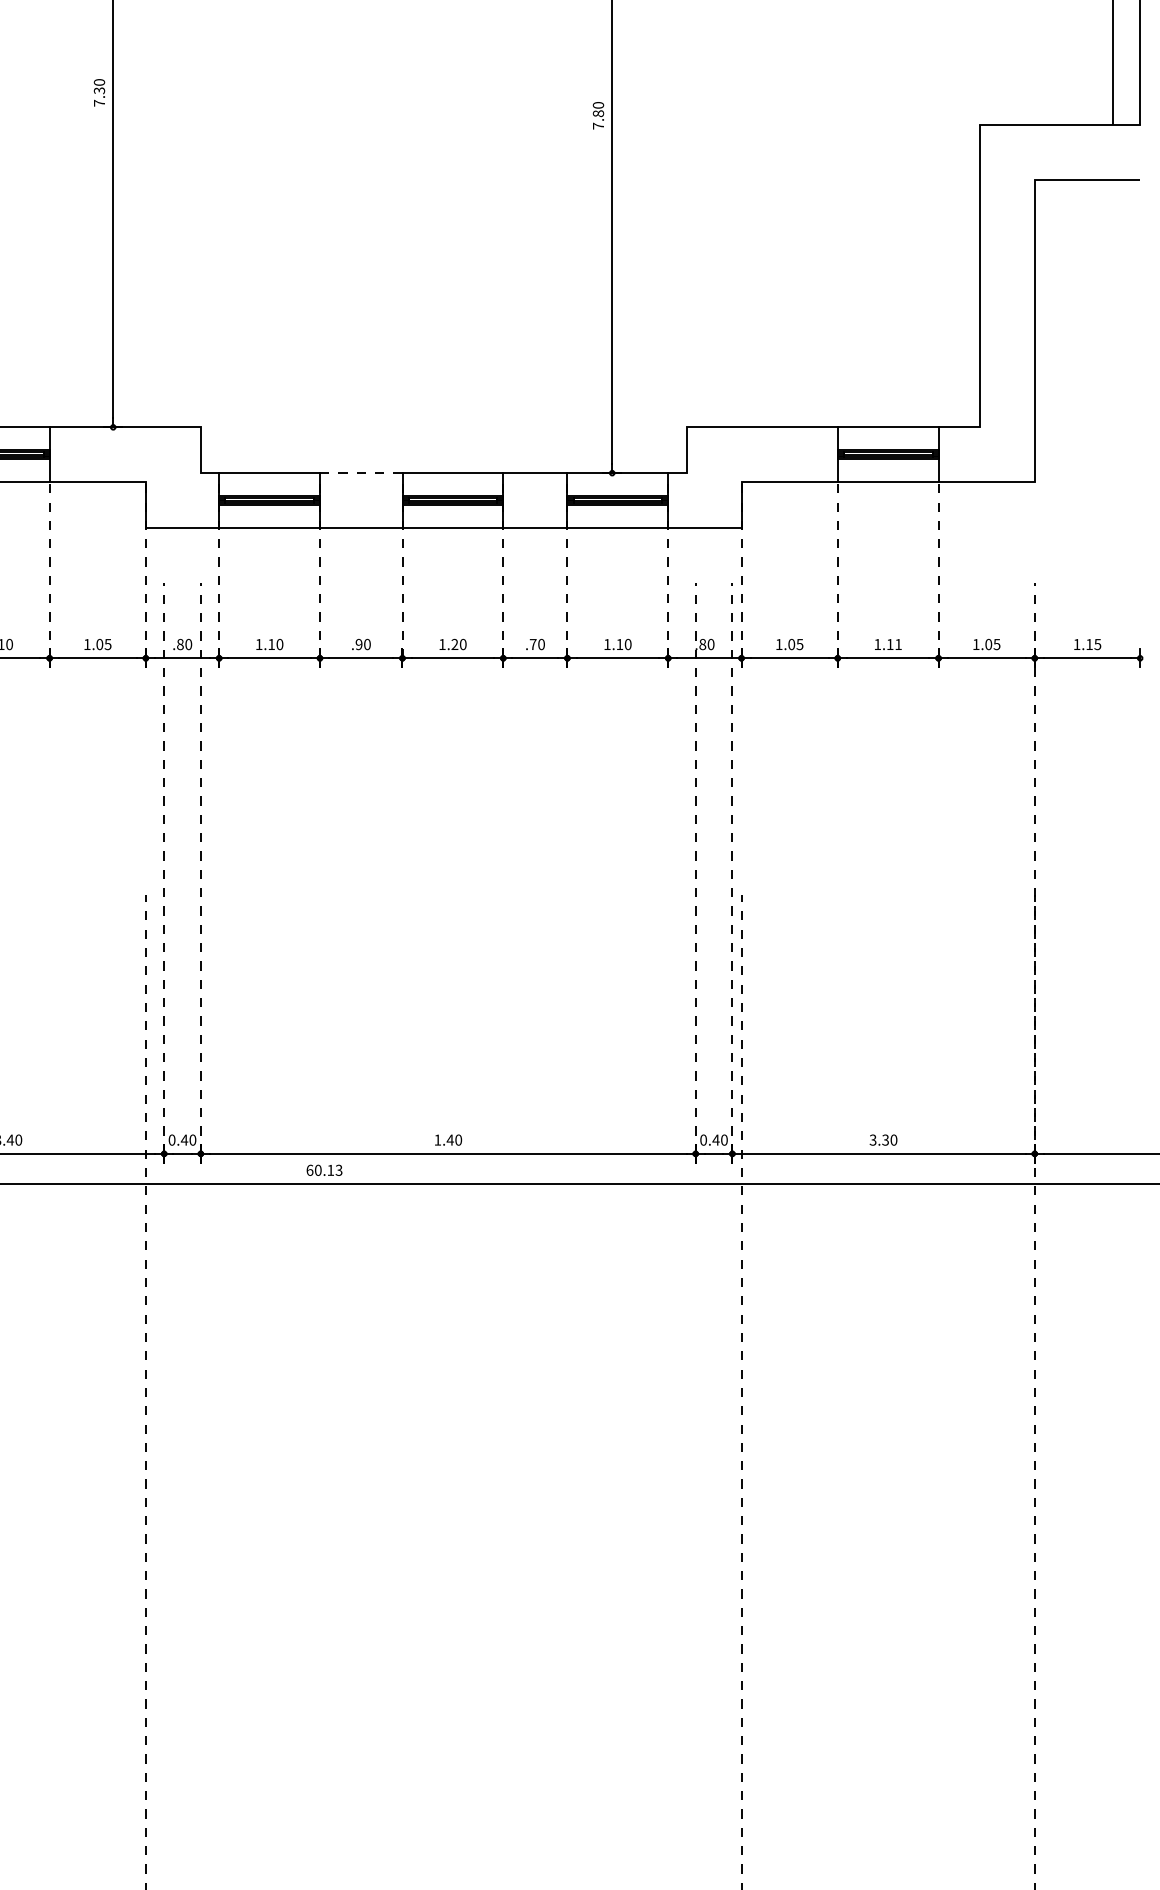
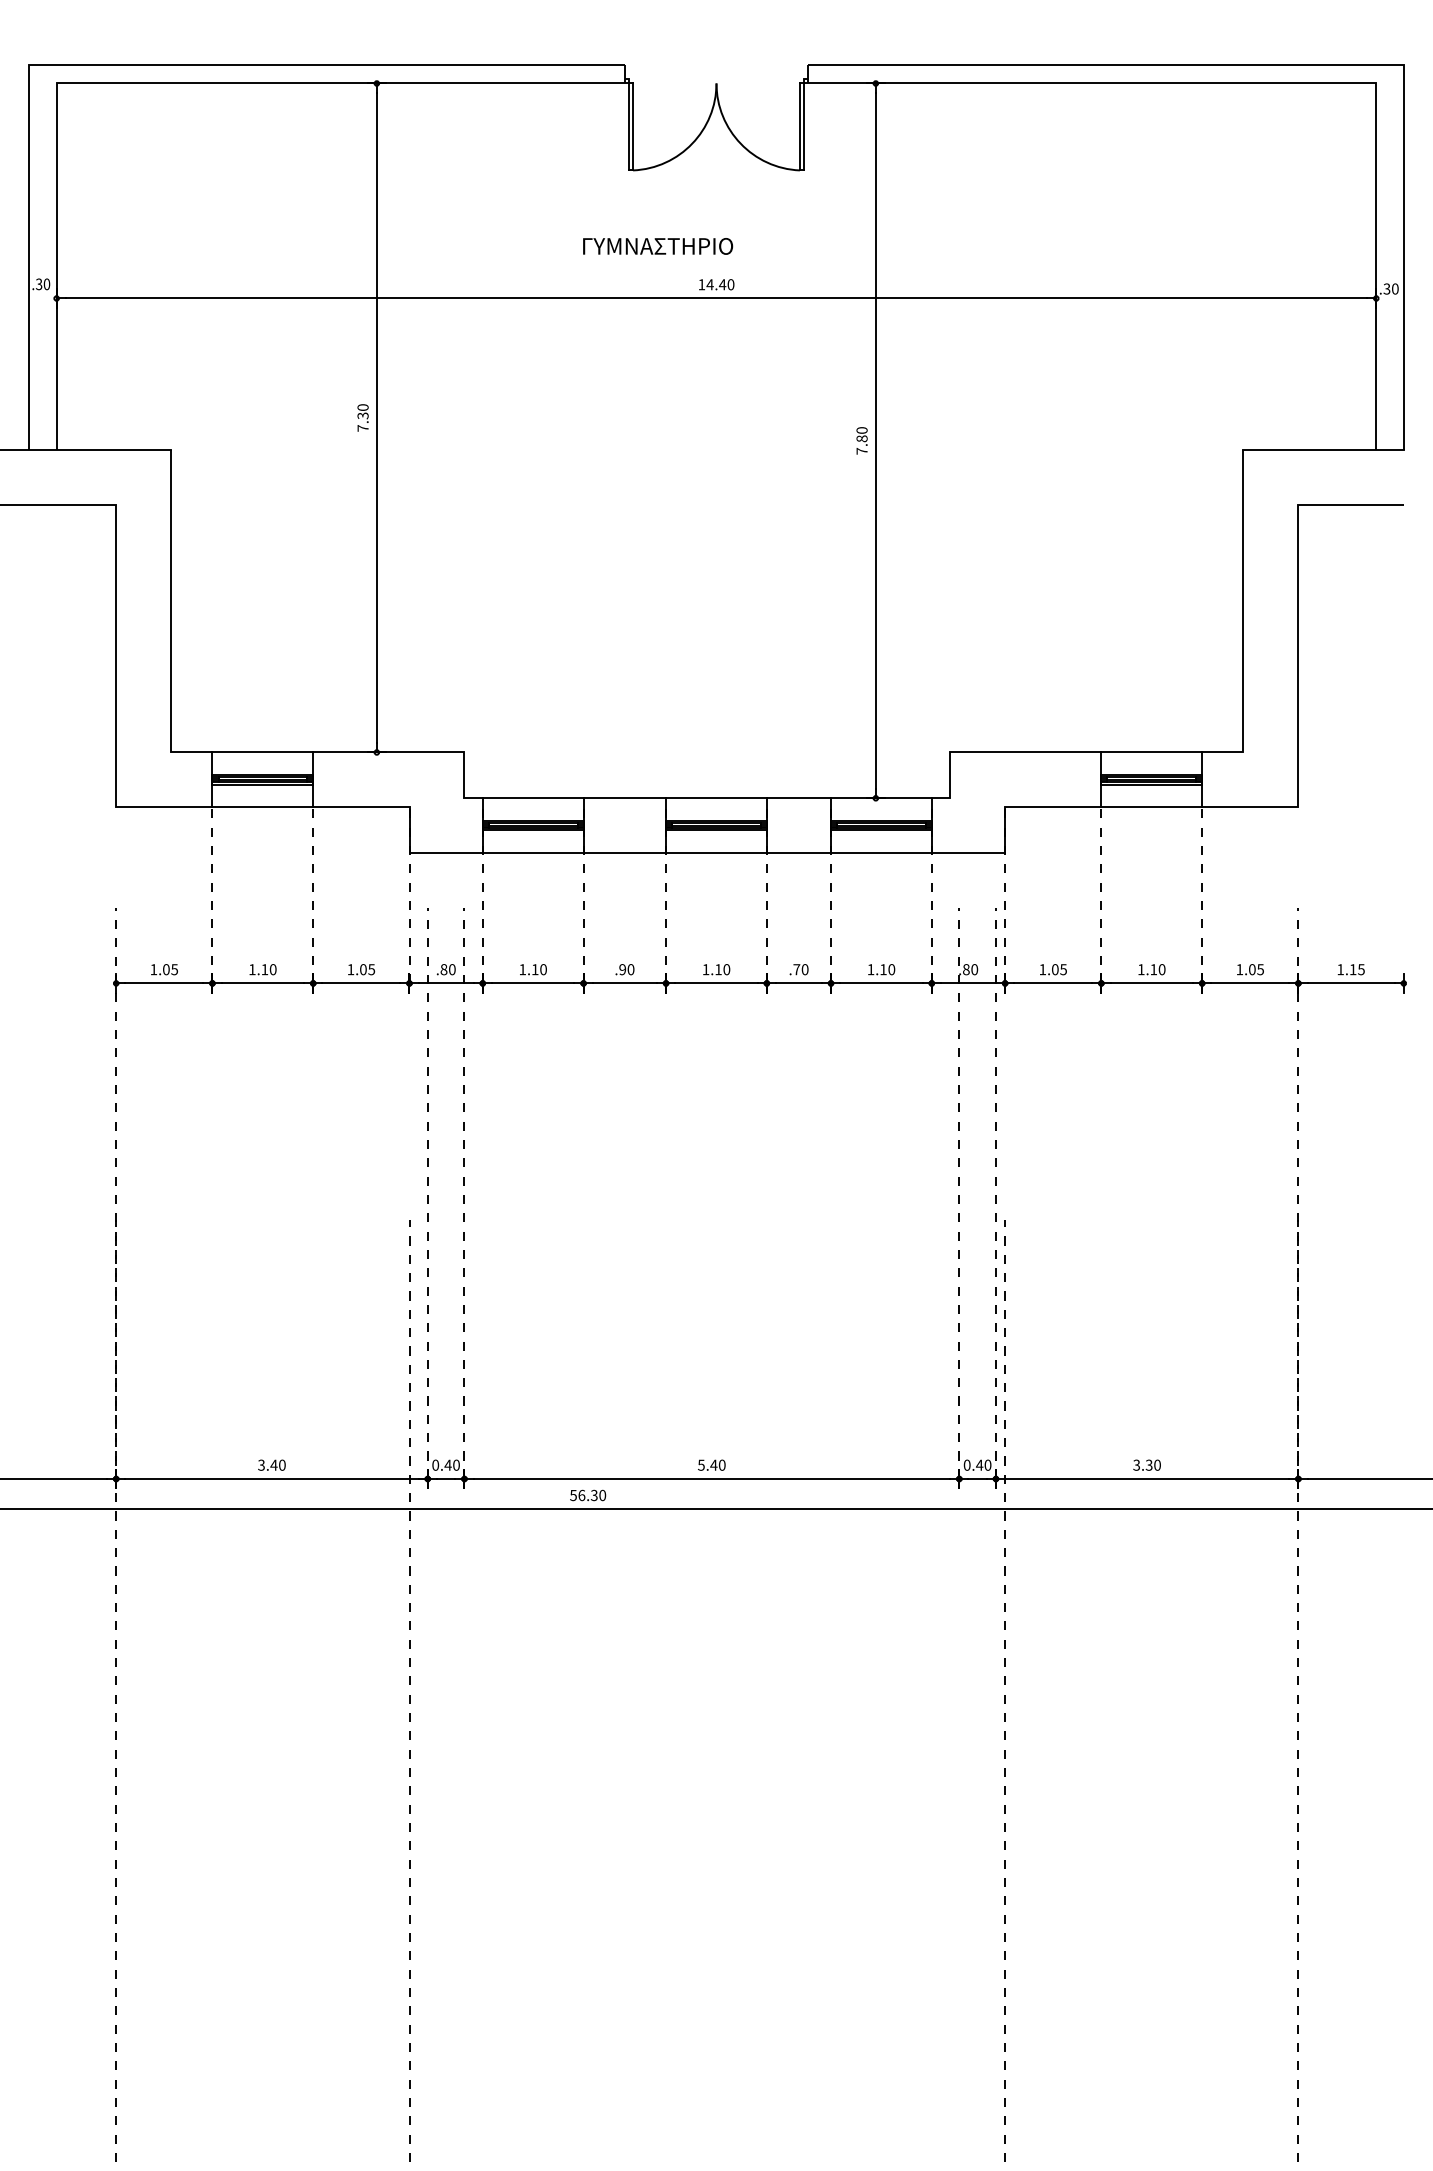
line: (361, 473) -> (625, 798), dashed -> solid
text: (454, 644) -> (718, 969), 1.20 -> 1.10
text: (897, 644) -> (1161, 969), 1.11 -> 1.10
text: (437, 1139) -> (701, 1464), 1.40 -> 5.40
text: (324, 1170) -> (588, 1495), 60.13 -> 56.30

